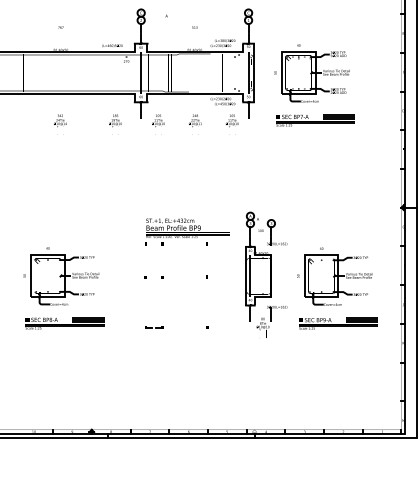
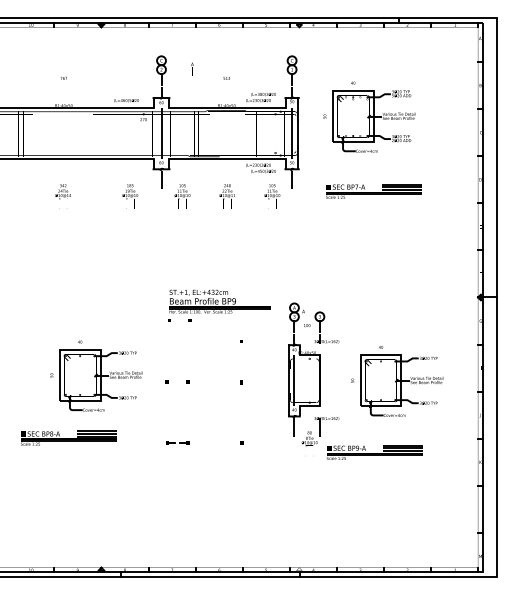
part: (312, 72) -> (369, 116), moved
part: (187, 231) -> (219, 305), moved
part: (61, 275) -> (96, 375), moved
part: (338, 323) -> (374, 452), moved

